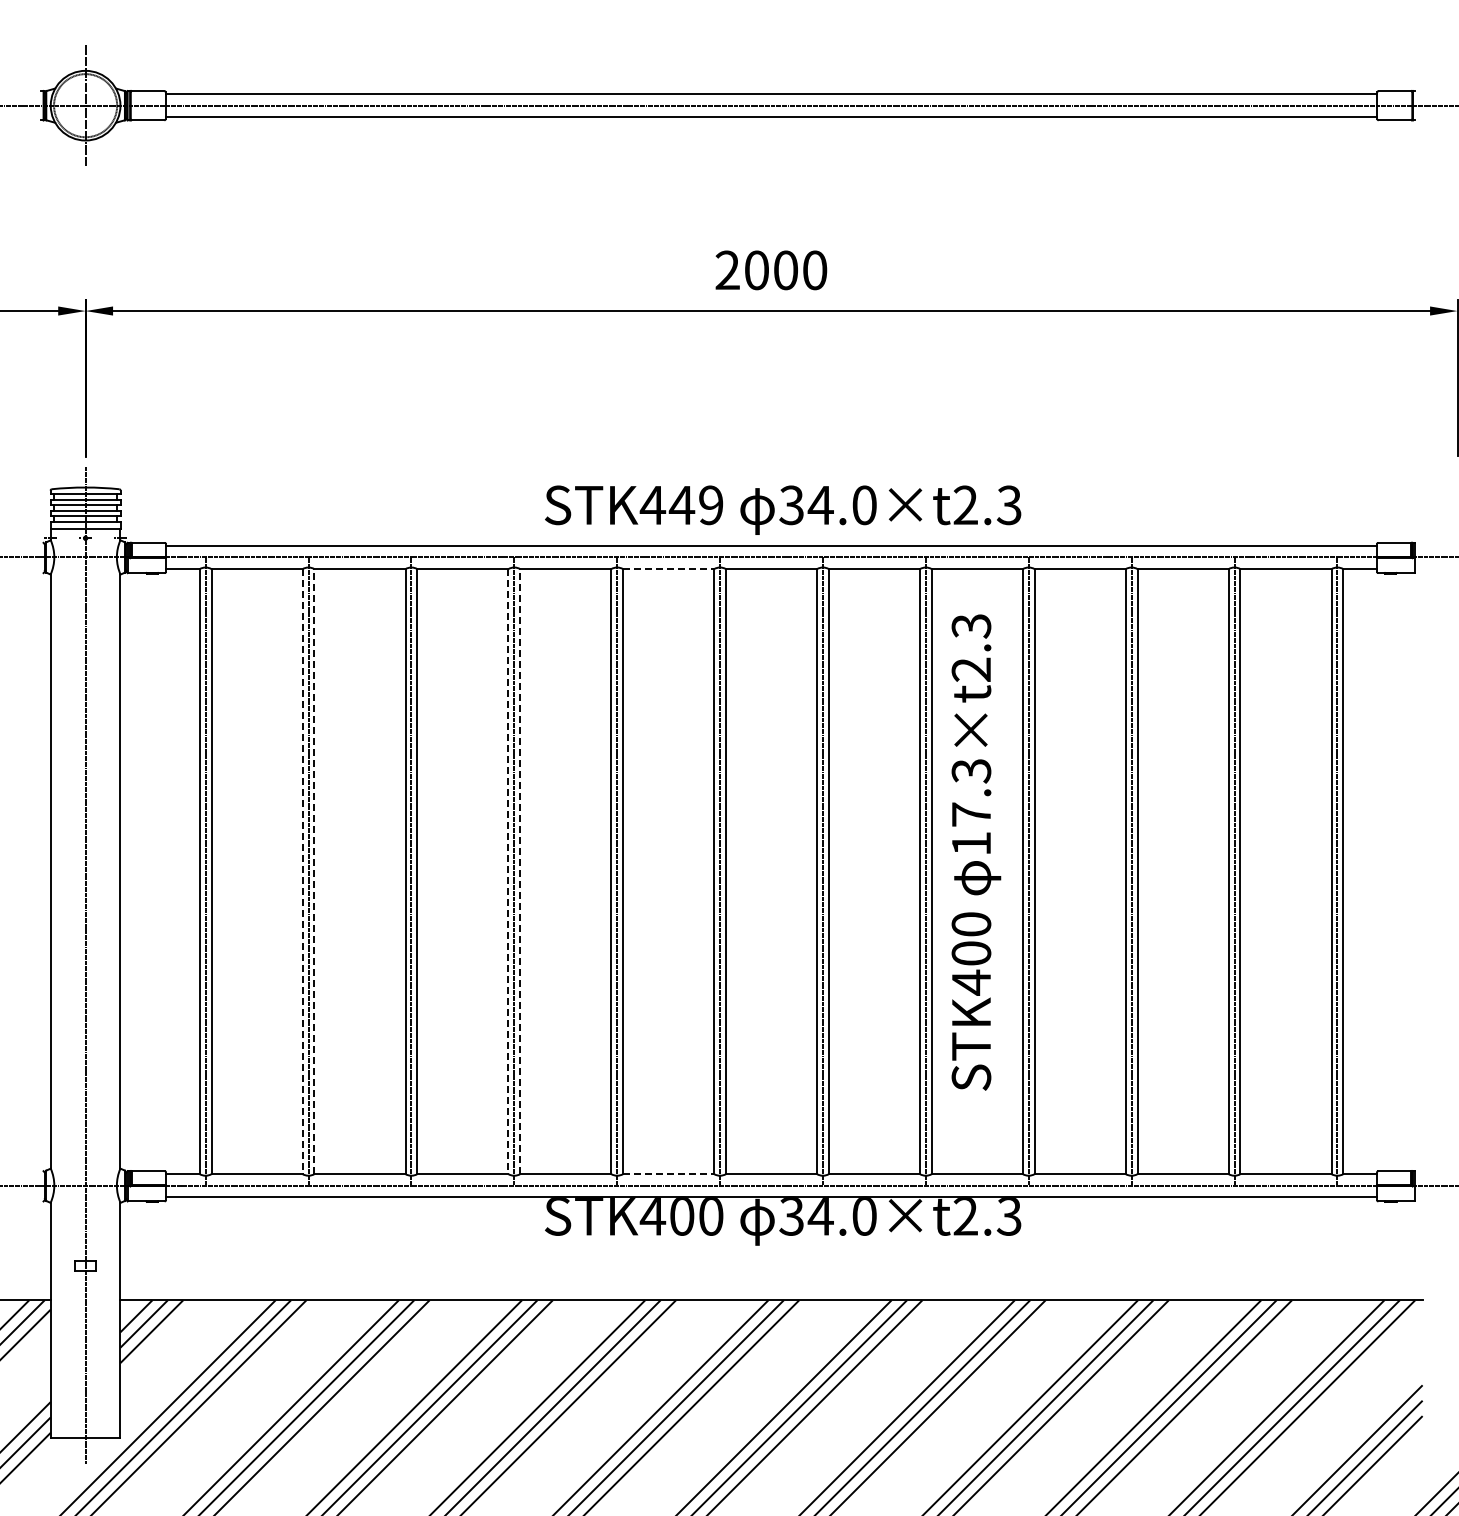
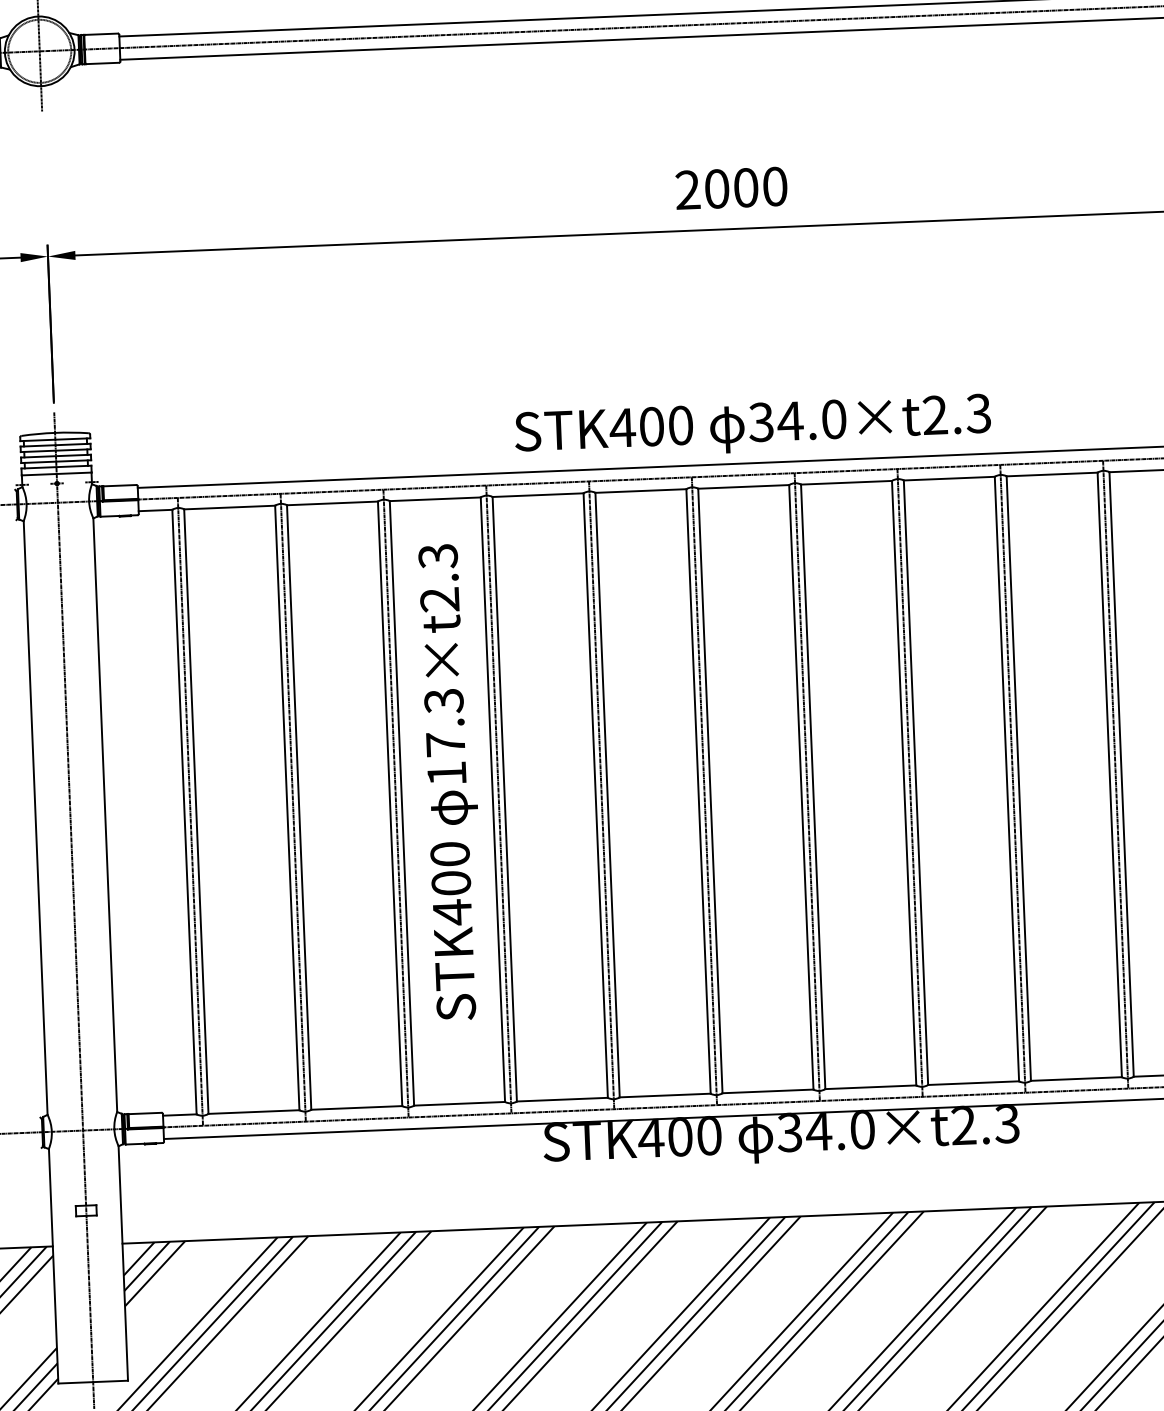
text: (695, 505) -> (665, 426), STK449 -> STK400
line: (668, 569) -> (640, 491), dashed -> solid
text: (976, 852) -> (452, 782), moved
line: (314, 871) -> (299, 807), dashed -> solid
line: (520, 871) -> (505, 799), dashed -> solid
line: (302, 872) -> (287, 808), dashed -> solid
line: (508, 872) -> (493, 800), dashed -> solid
line: (668, 1174) -> (665, 1095), dashed -> solid

